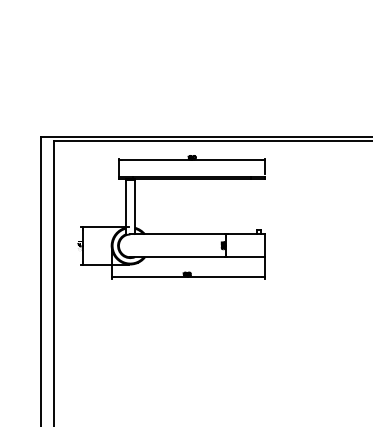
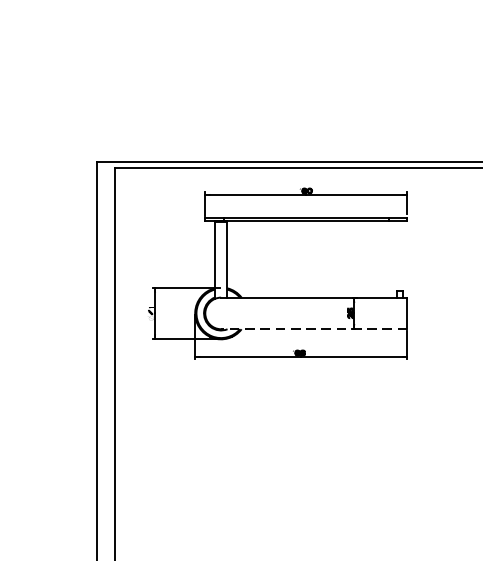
line: (196, 257) -> (312, 329), solid -> dashed

